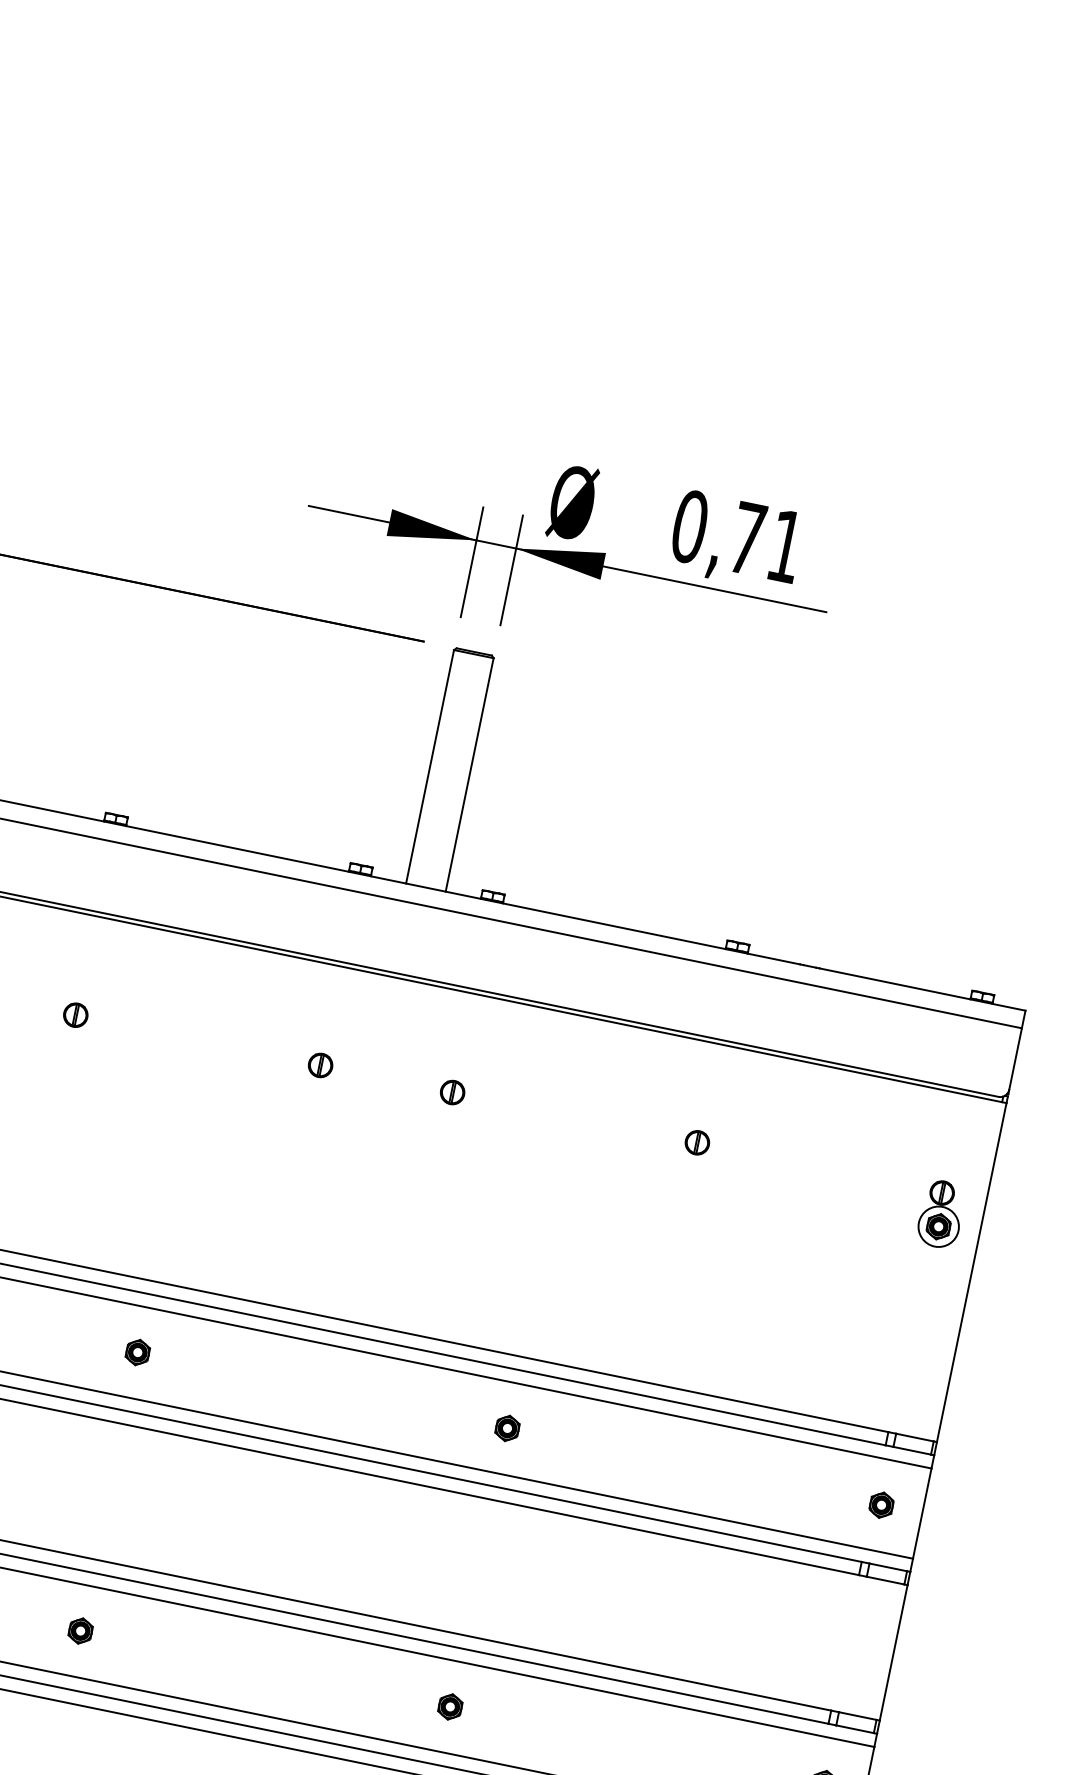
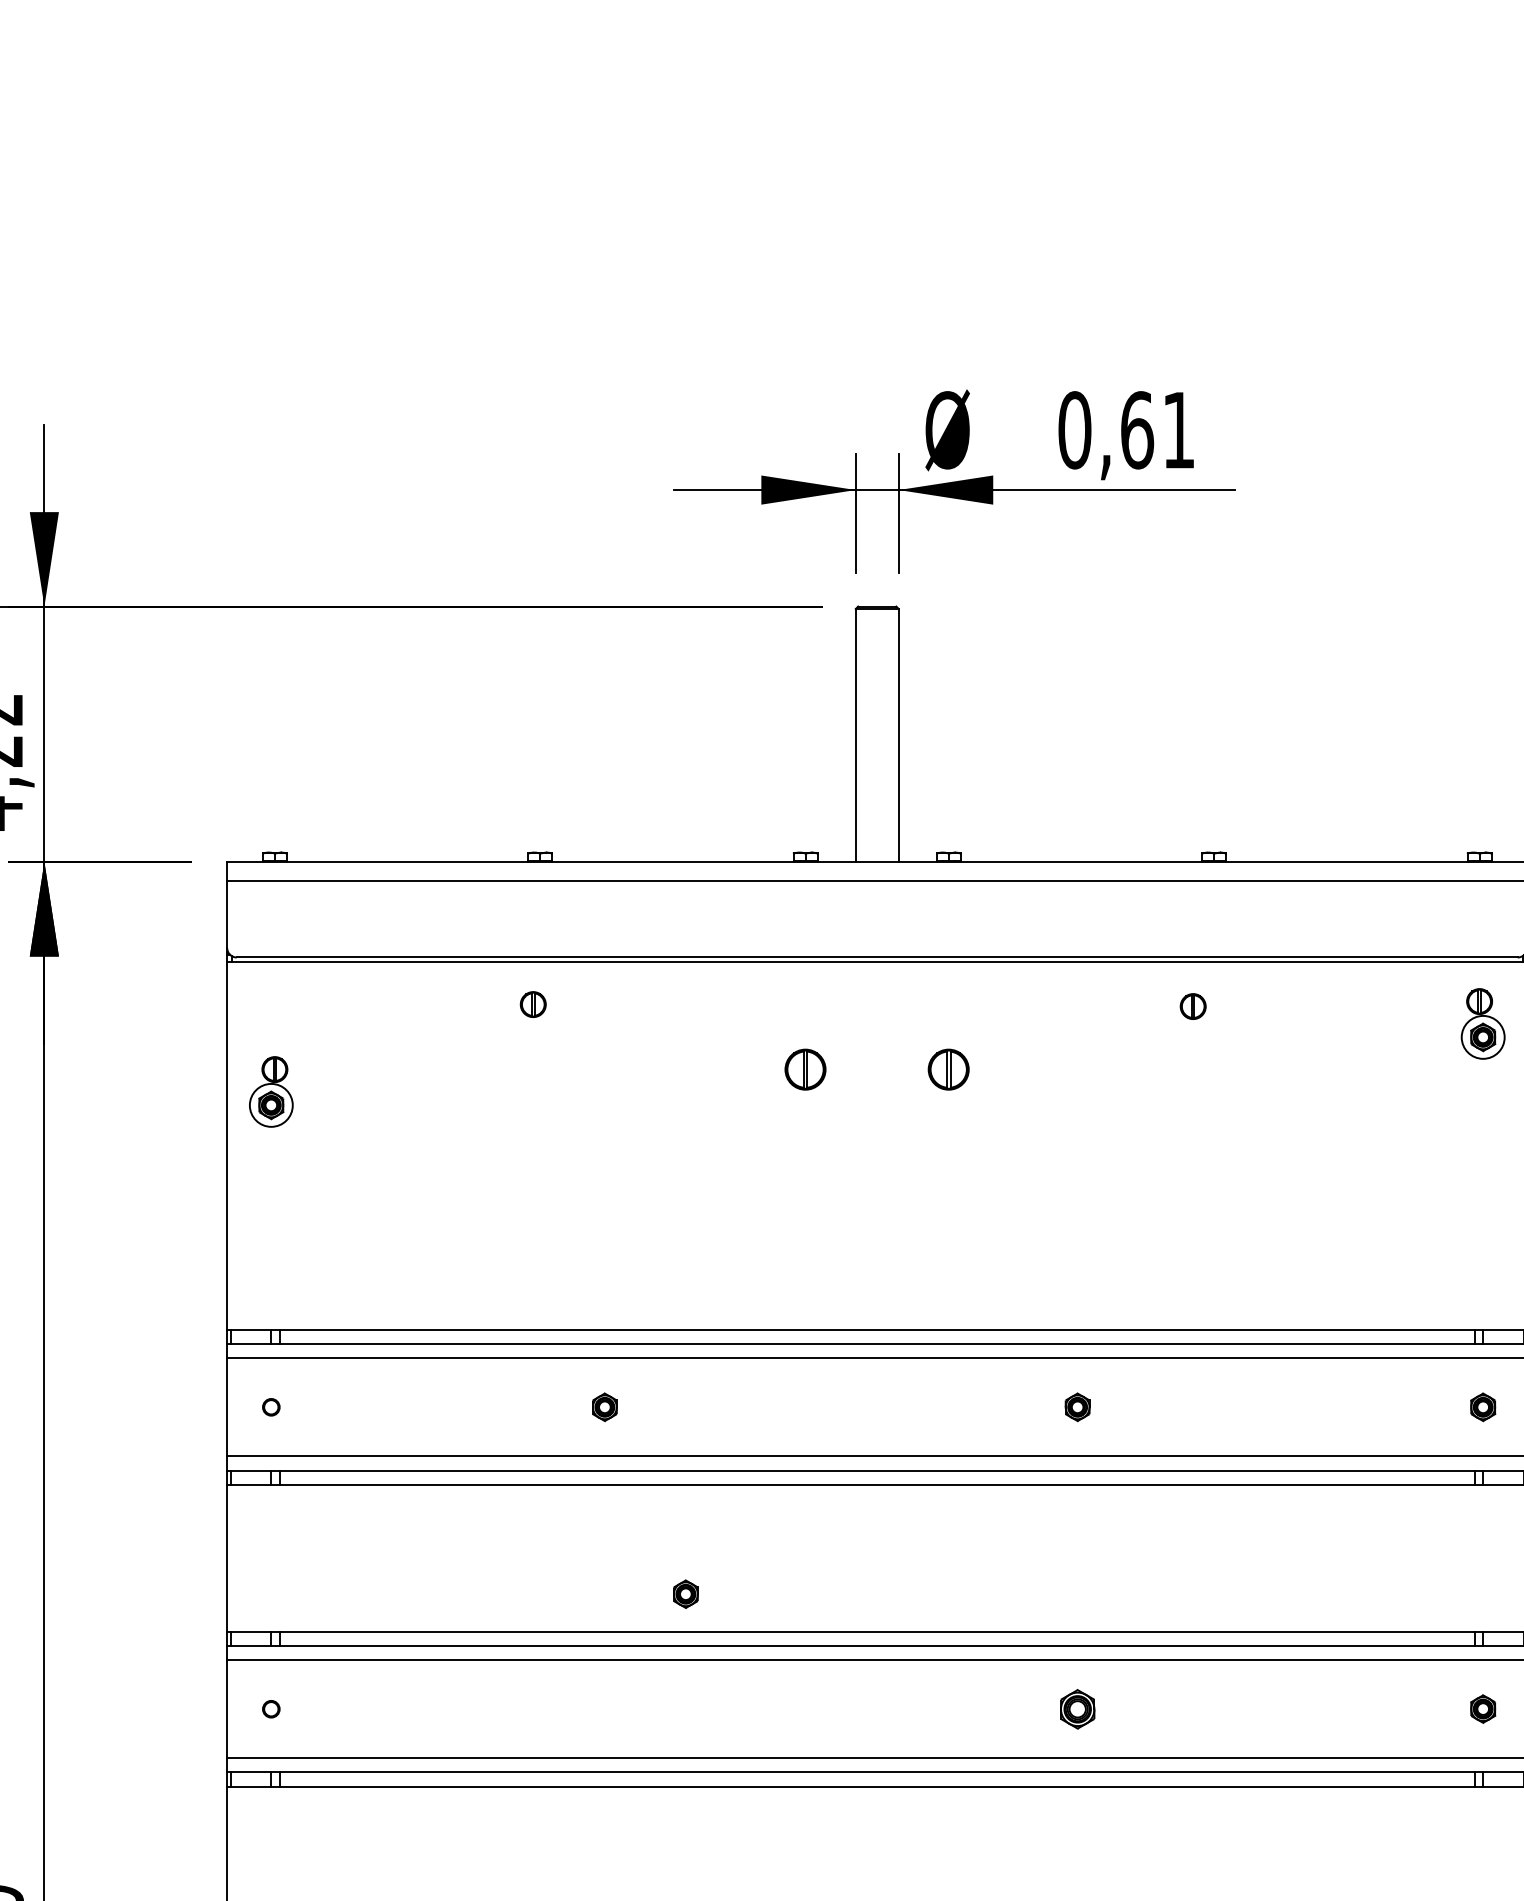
text: (747, 538) -> (1137, 430), 0,71 -> 0,61
part: (75, 1014) -> (532, 1004), moved
part: (320, 1065) -> (805, 1069), size x1.6
part: (452, 1092) -> (948, 1069), size x1.6
part: (696, 1142) -> (1192, 1006), moved
part: (940, 1213) -> (1482, 1023), moved
part: (137, 1352) -> (604, 1407), moved
part: (80, 1630) -> (685, 1593), moved
part: (450, 1706) -> (1077, 1708), size x1.4

